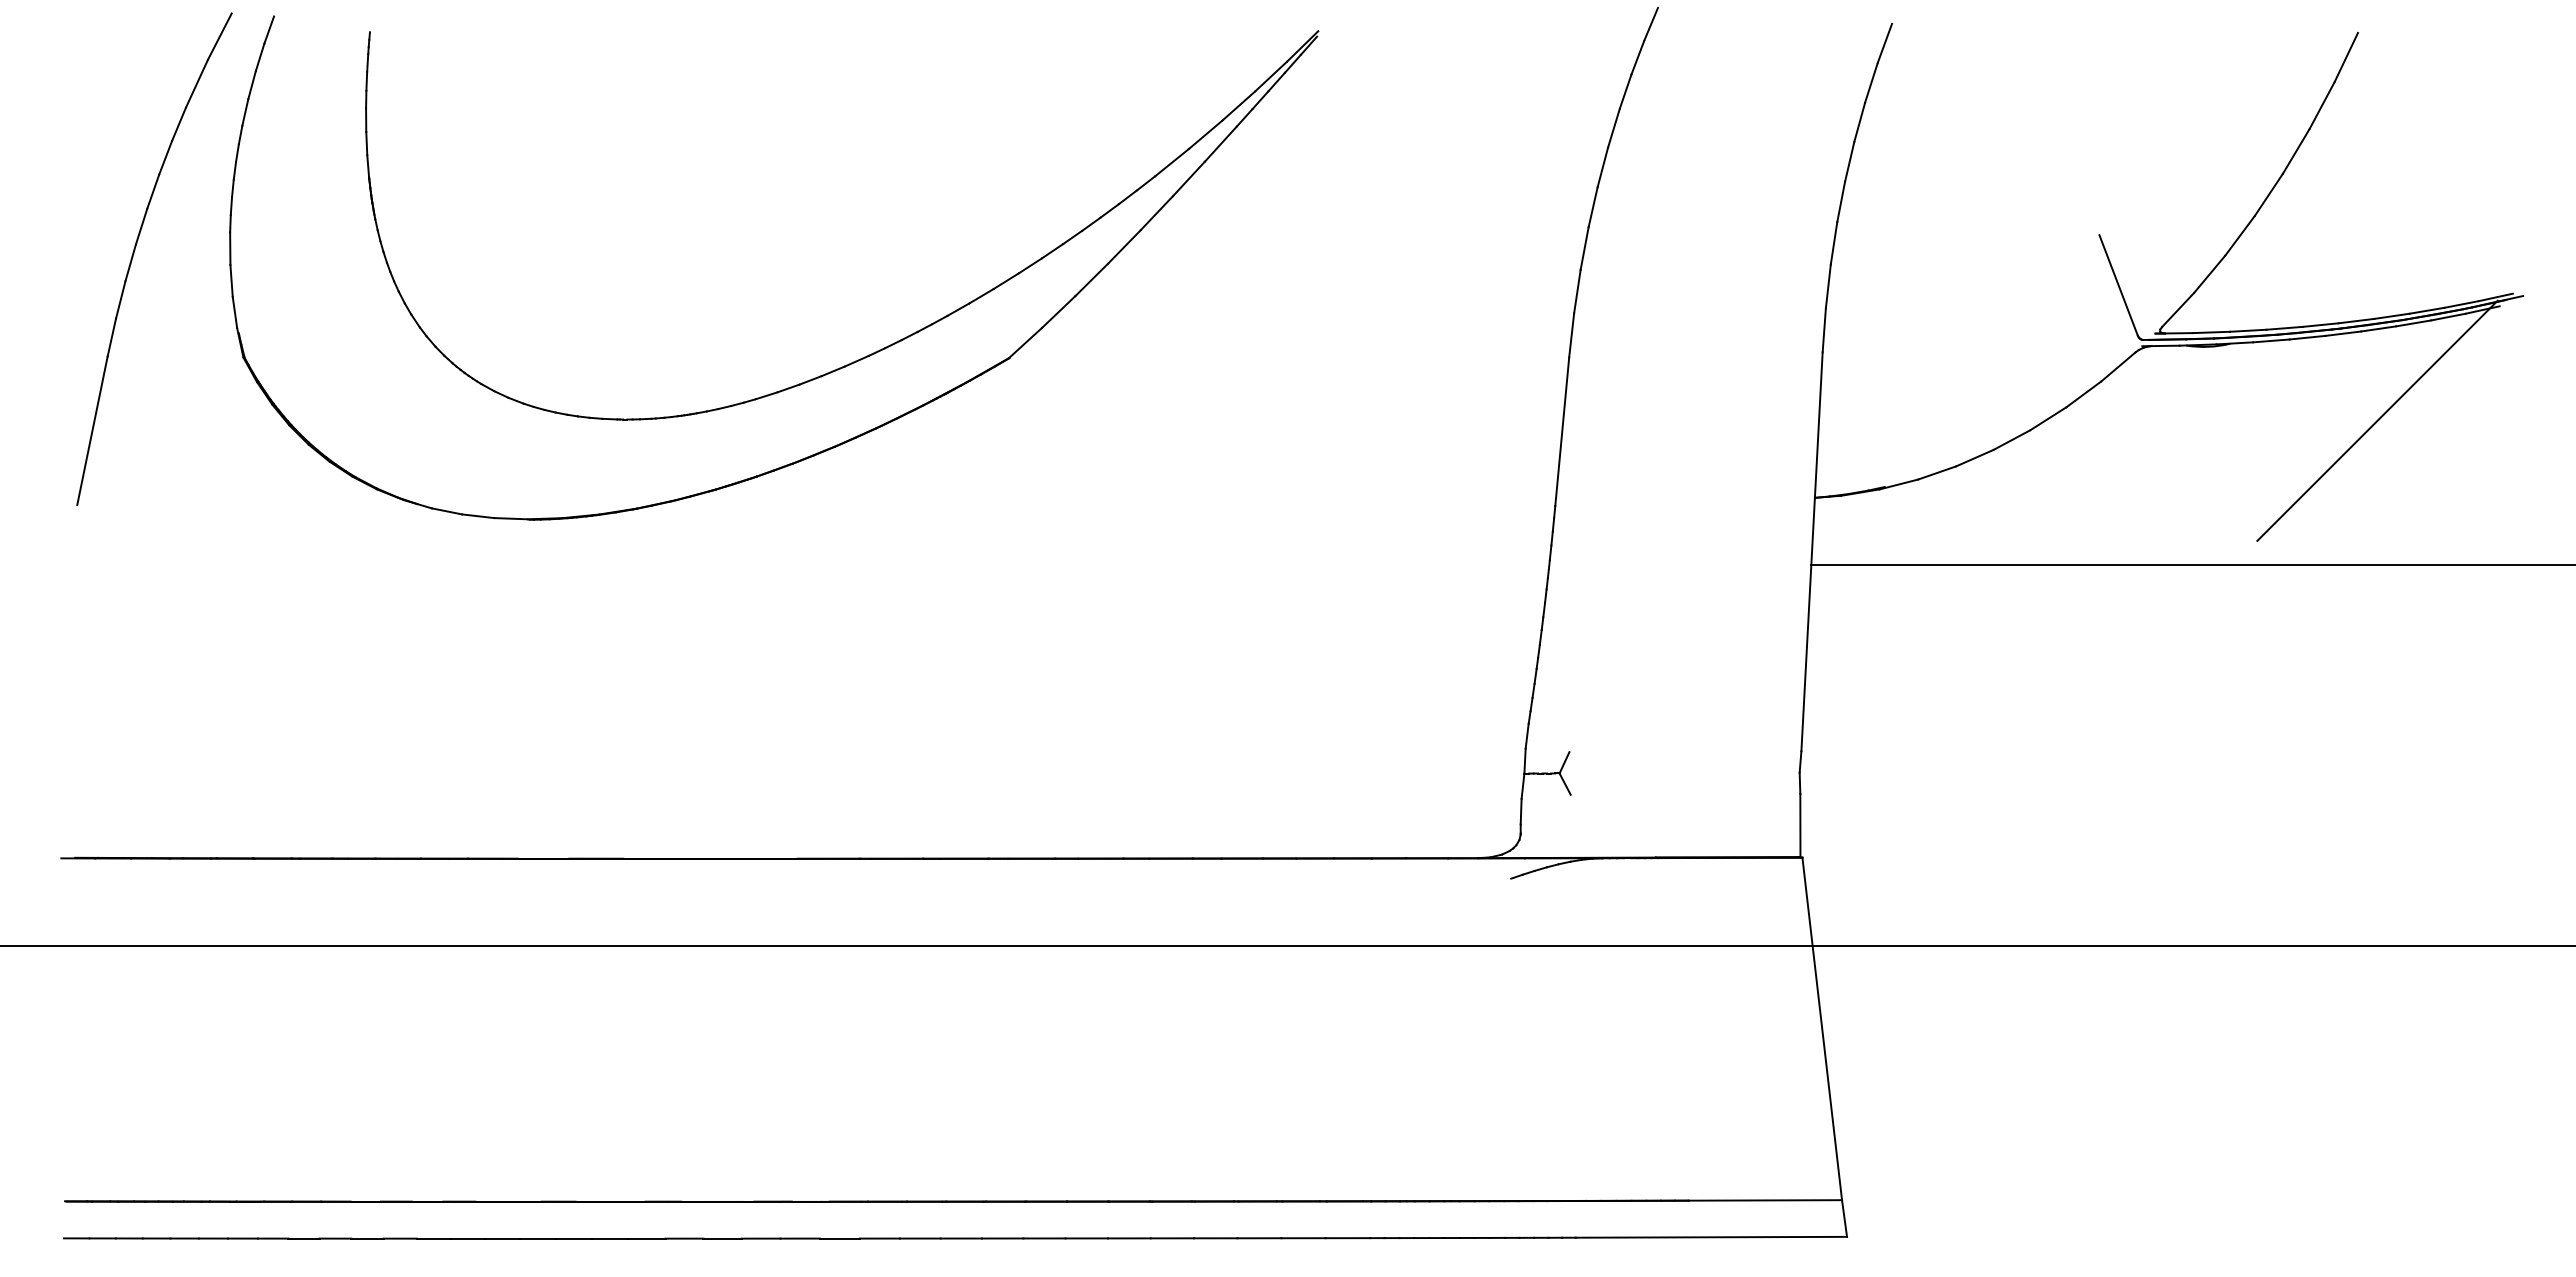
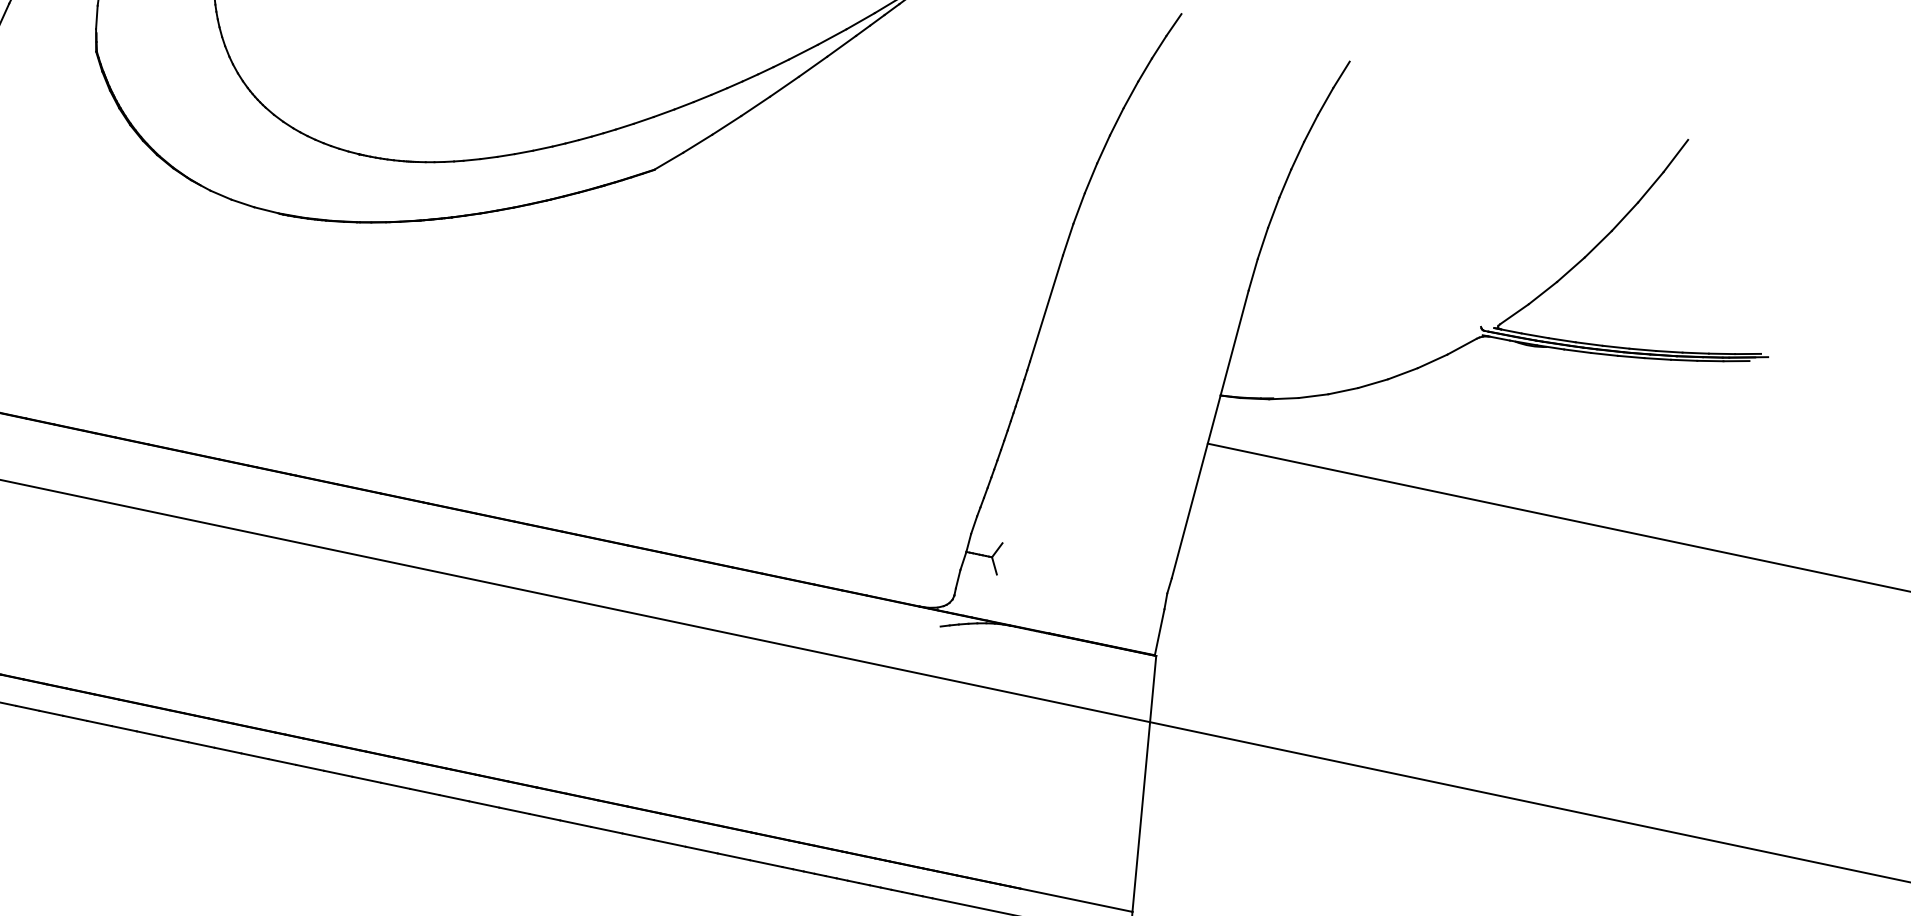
line: (2118, 285) -> (1474, 287), removed
line: (2377, 420) -> (1642, 425), removed

